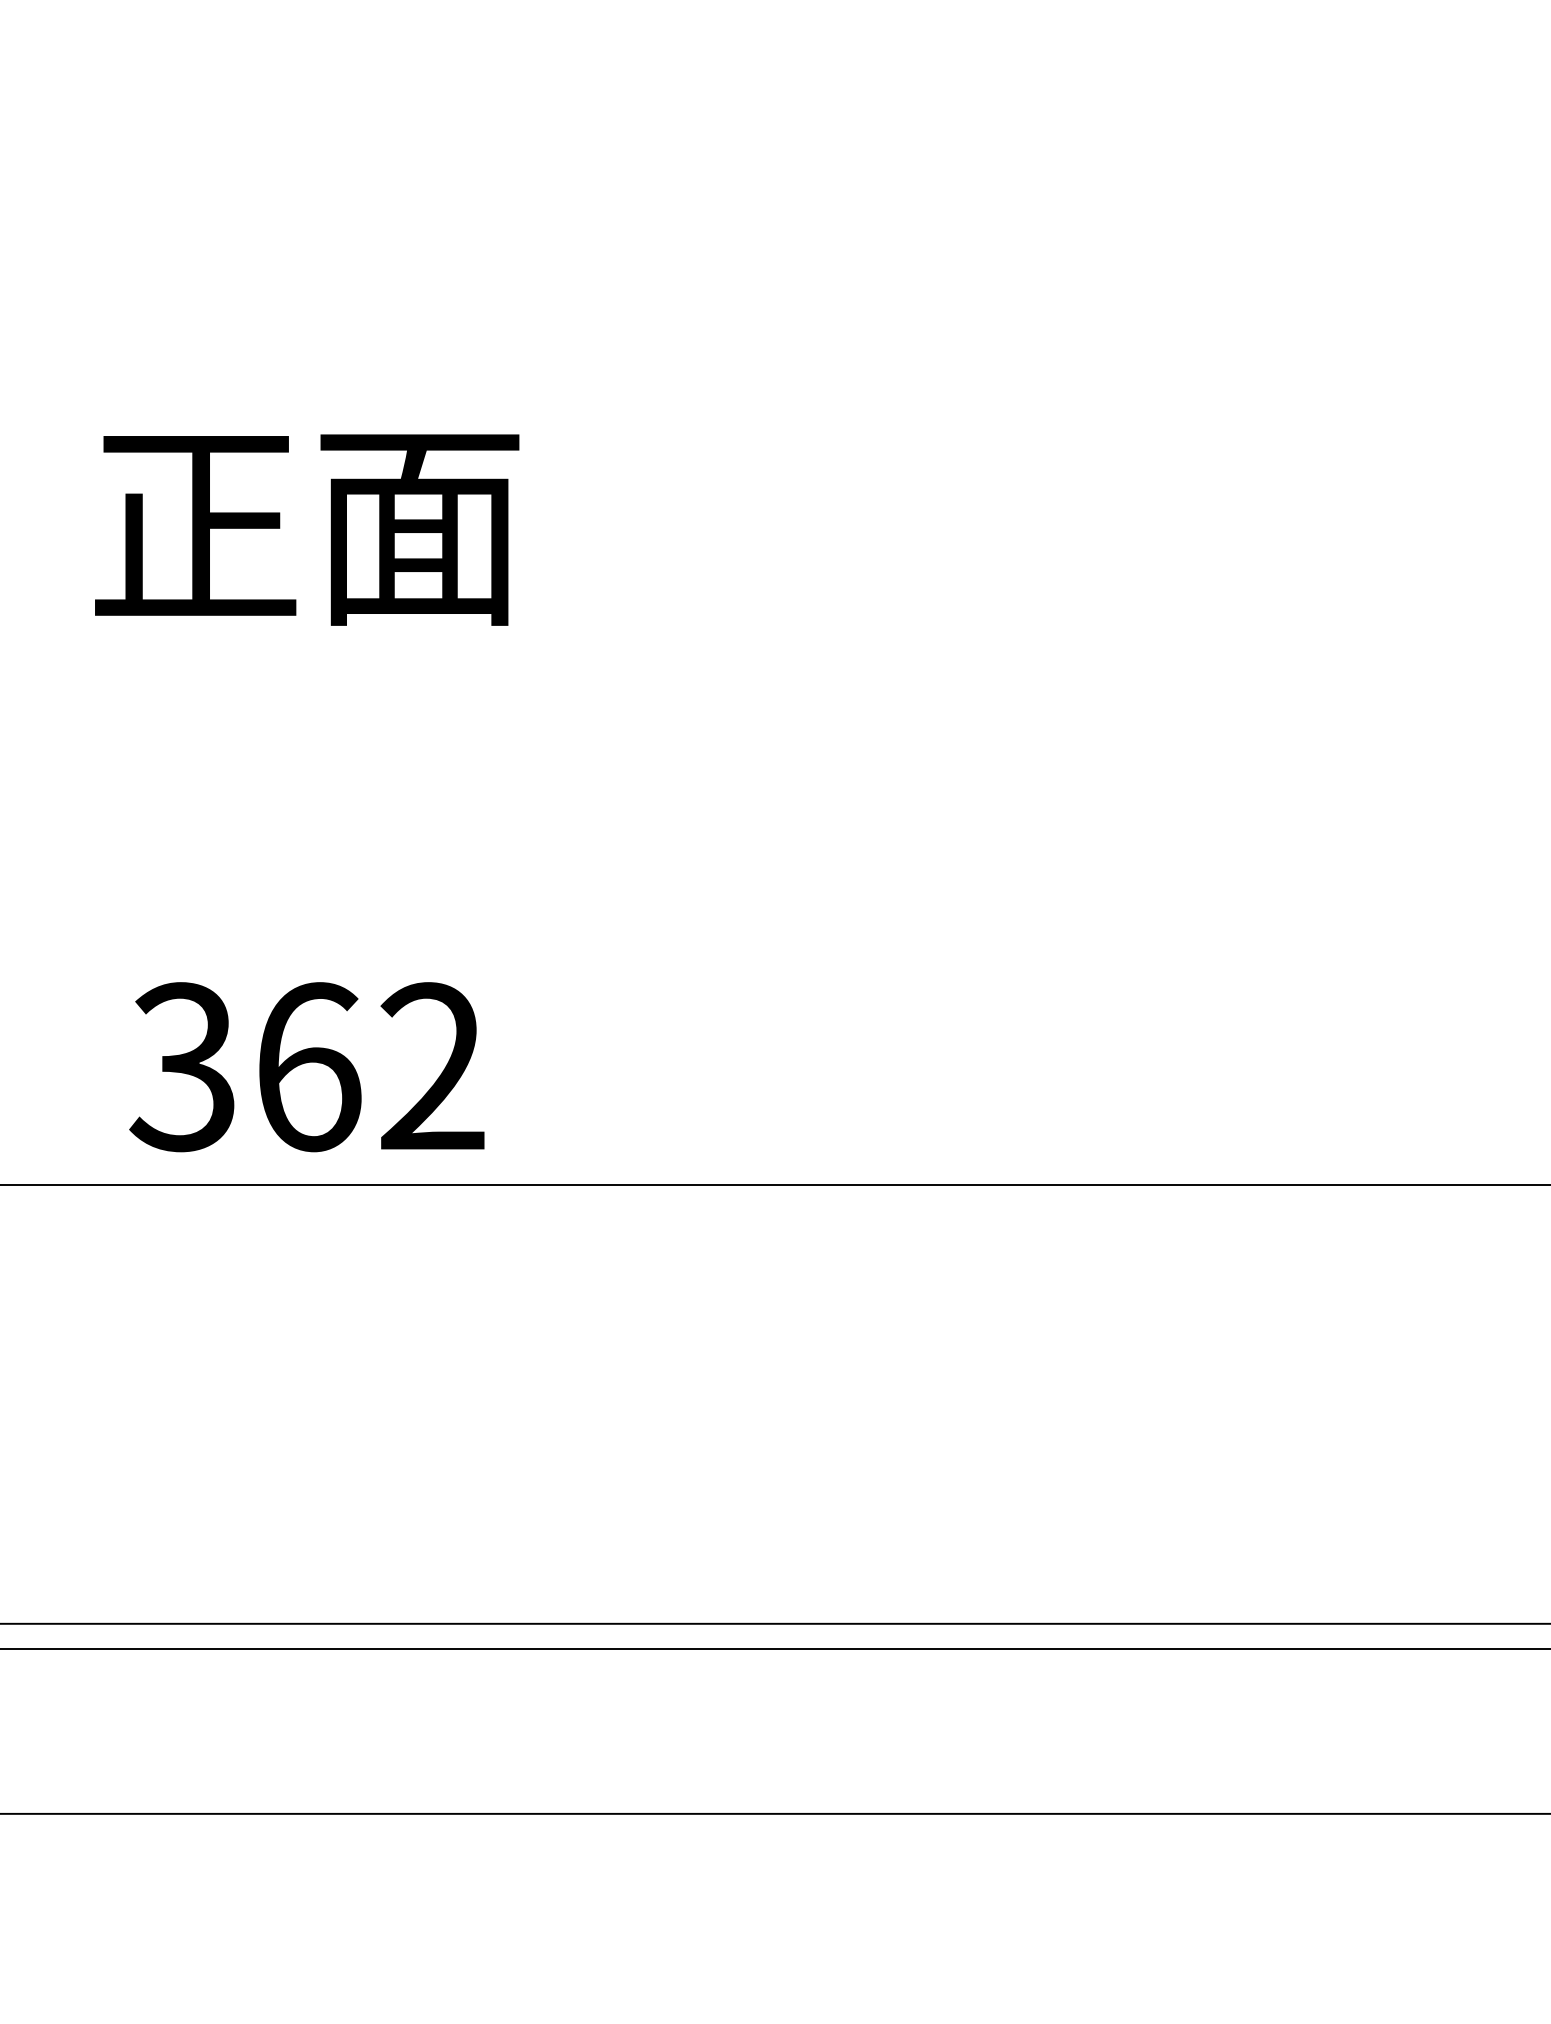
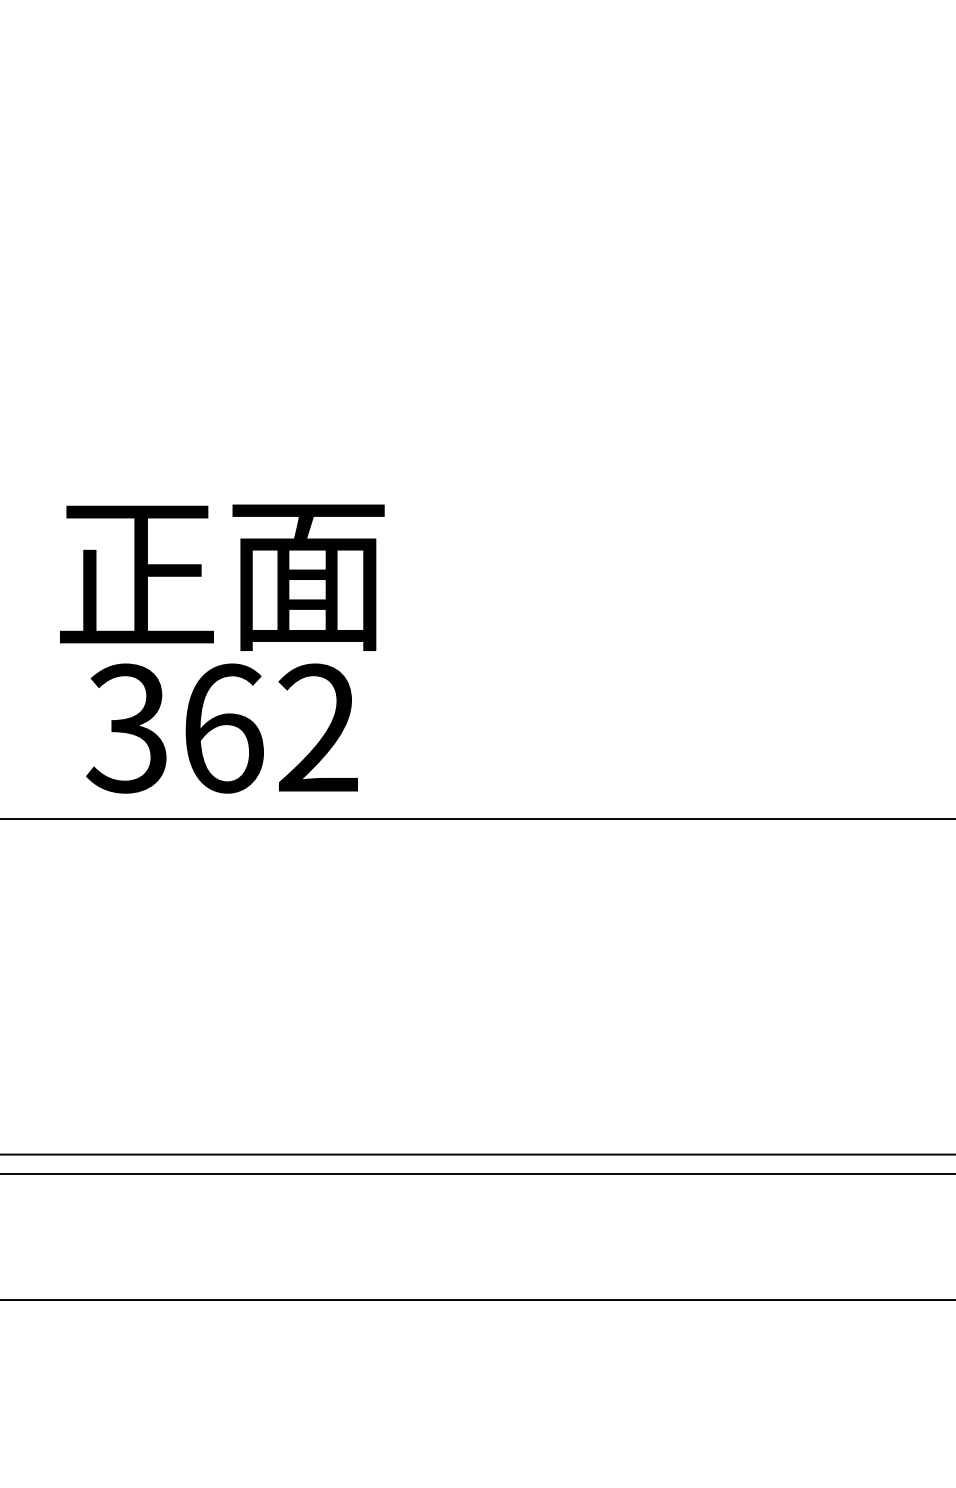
text: (307, 529) -> (222, 577), moved

